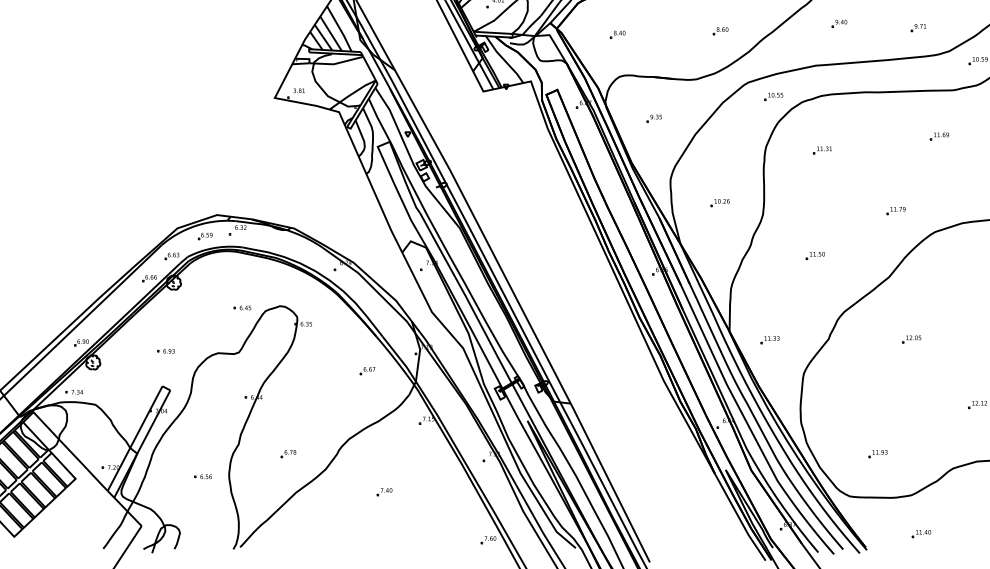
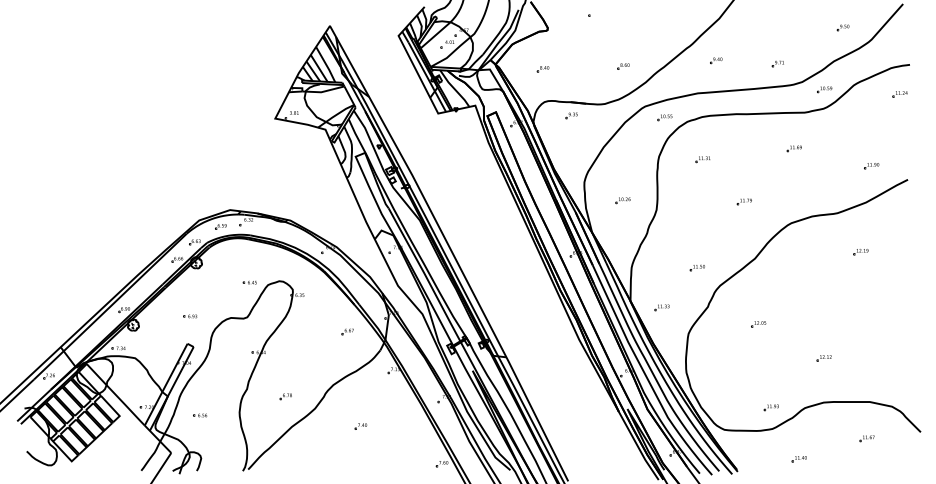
part: (654, 118) -> (571, 115), moved
part: (894, 210) -> (743, 201), moved
part: (814, 255) -> (696, 267), moved
part: (911, 339) -> (758, 324), moved
part: (876, 453) -> (770, 407), moved
part: (203, 476) -> (200, 415), moved
part: (920, 534) -> (798, 459), moved

